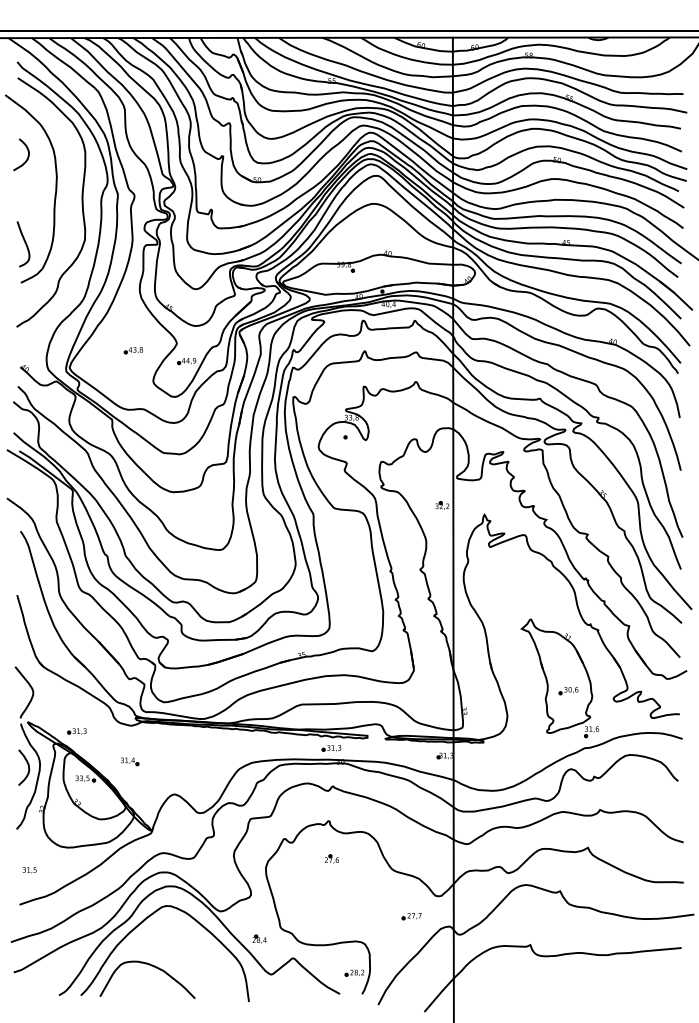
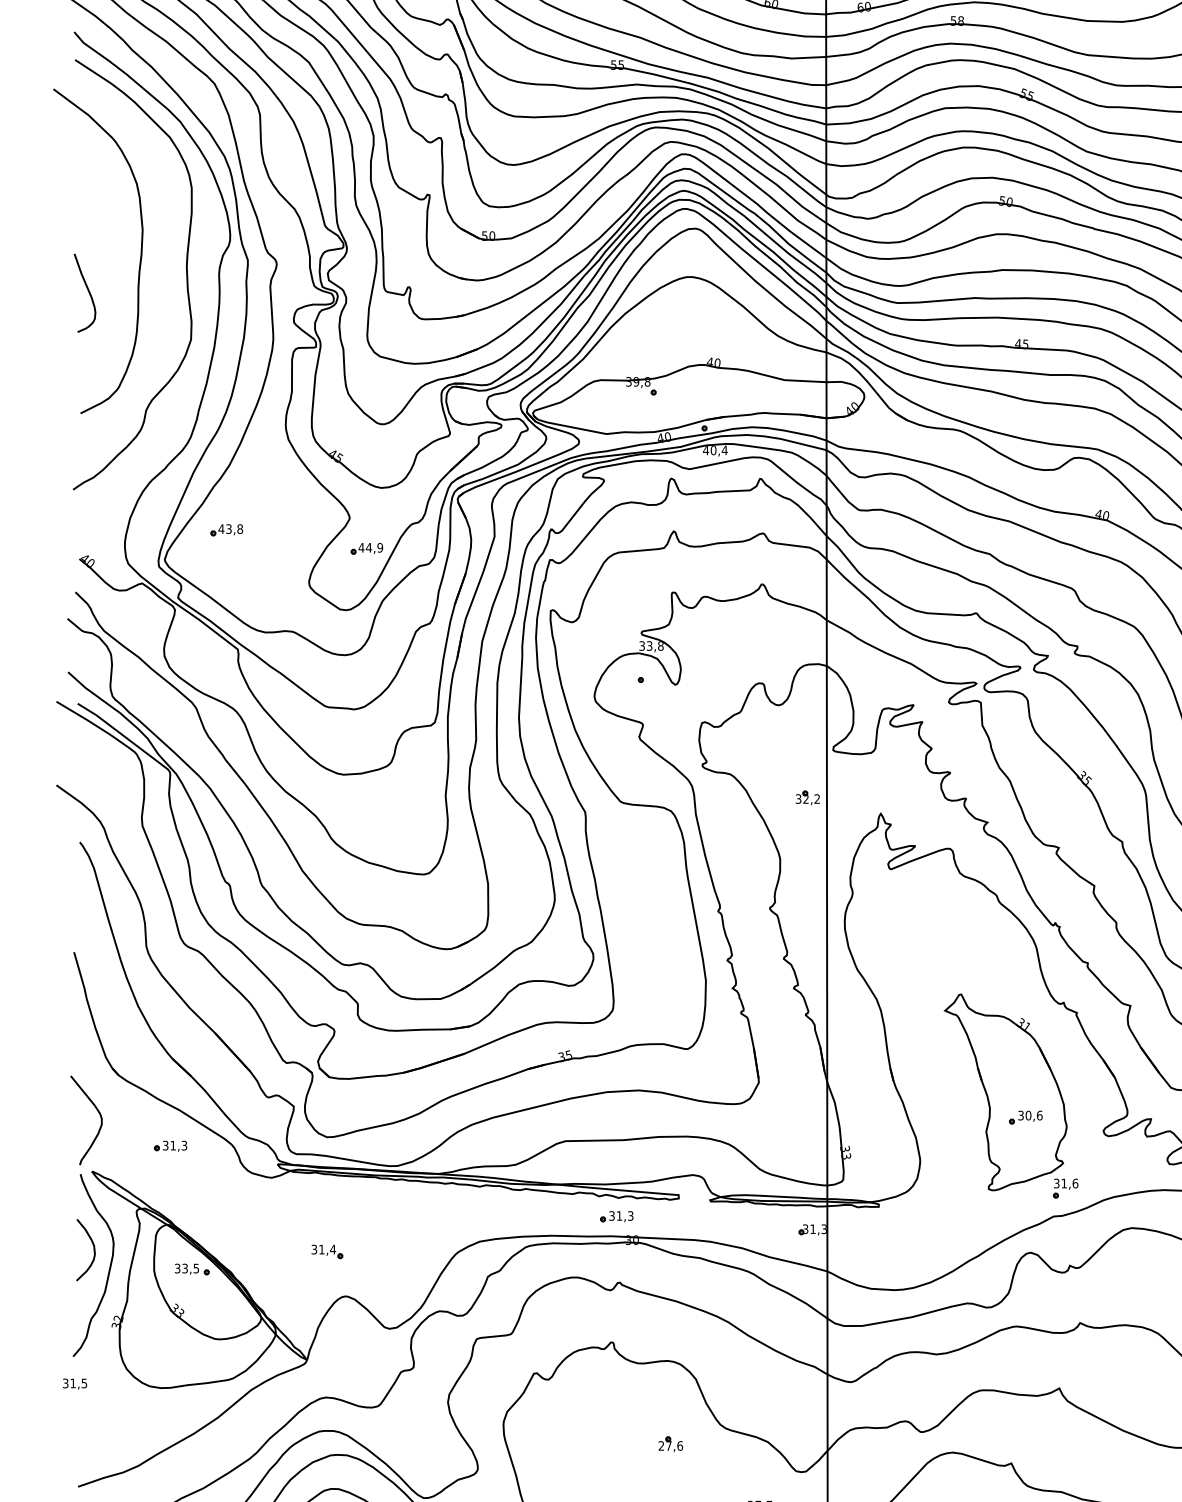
curve: (27, 155) -> (91, 193), removed
curve: (24, 243) -> (86, 291), moved
part: (132, 350) -> (224, 530), moved
part: (76, 731) -> (169, 1146), moved
part: (129, 761) -> (326, 1251), moved
part: (331, 858) -> (670, 1443), moved
text: (29, 870) -> (74, 1384), moved

